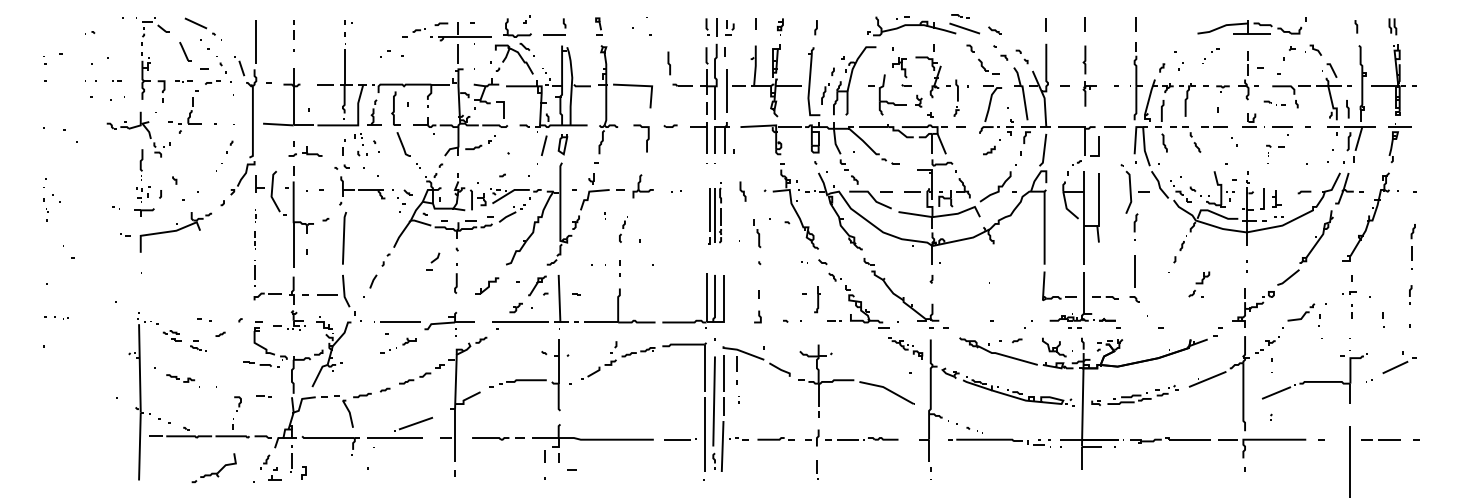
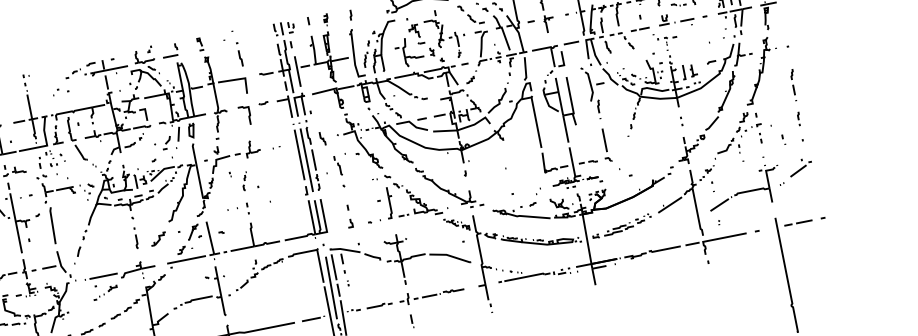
line: (668, 63) -> (240, 58), moved
part: (991, 147) -> (471, 77), moved
part: (1278, 147) -> (672, 37), moved
part: (714, 213) -> (305, 157), size x1.67
part: (433, 261) -> (167, 142), moved
part: (1199, 284) -> (742, 122), moved
part: (817, 299) -> (389, 203), size x1.67

